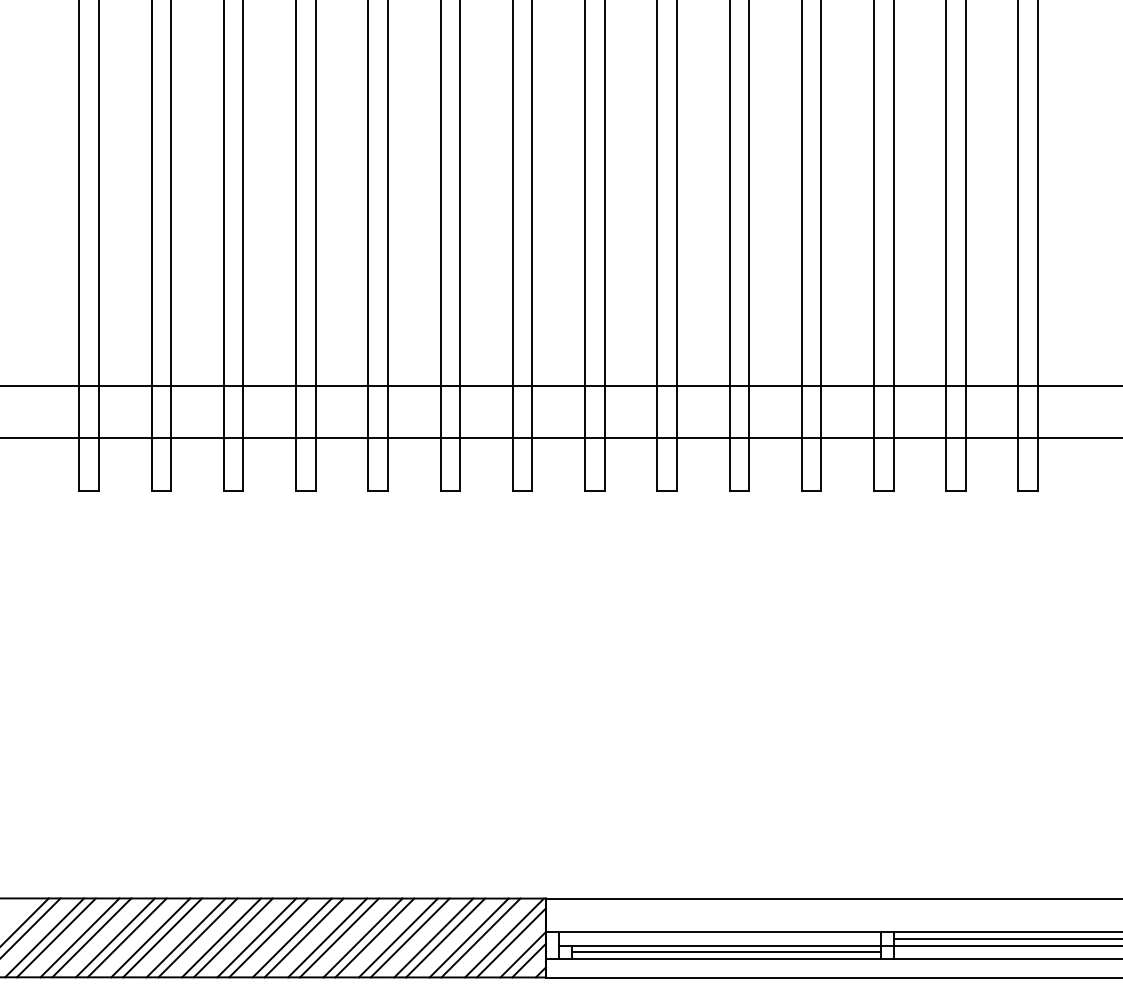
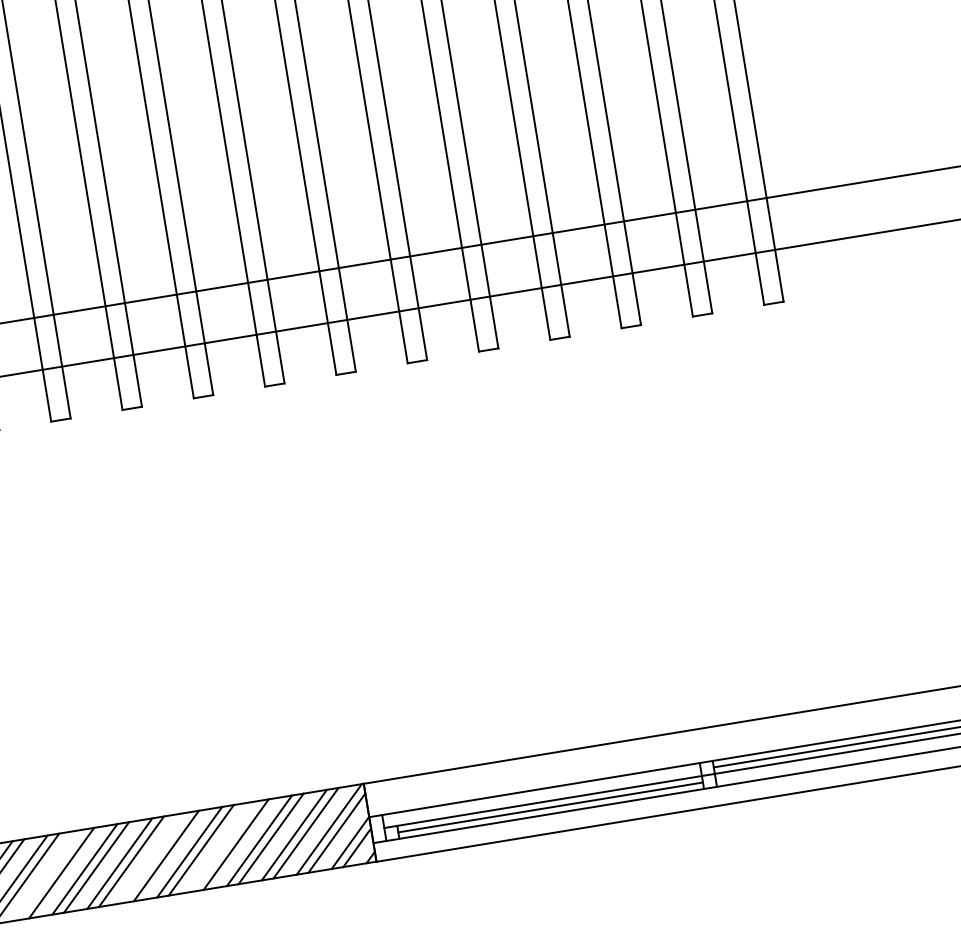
line: (221, 937) -> (49, 874), removed
line: (327, 937) -> (154, 857), removed
line: (398, 937) -> (224, 846), removed

